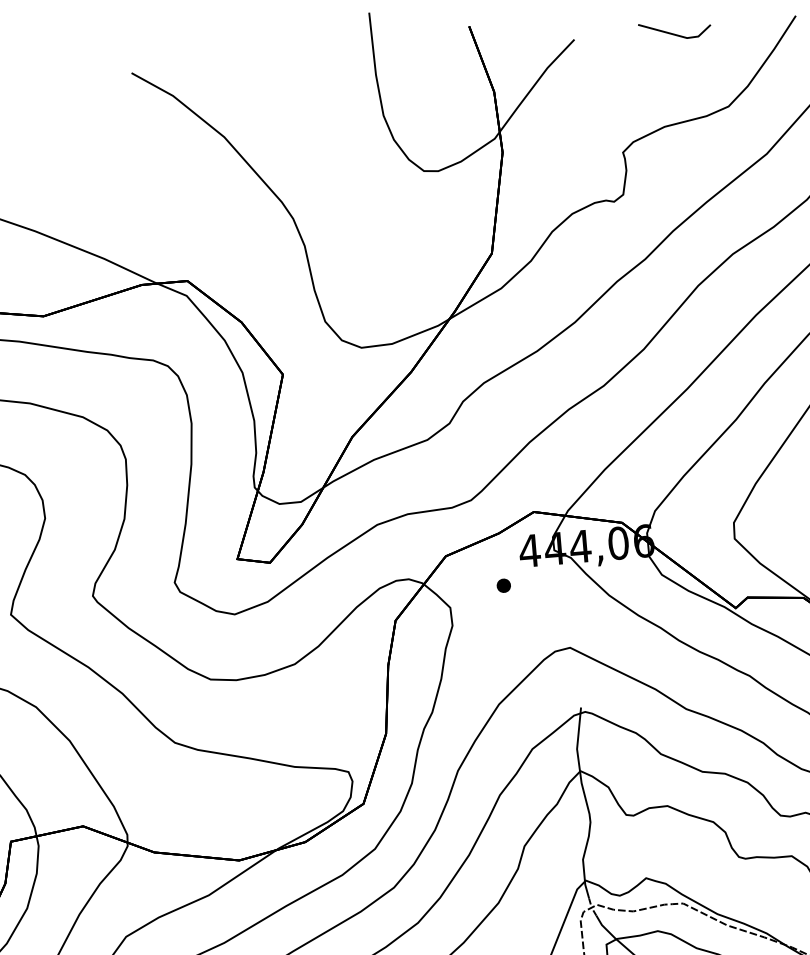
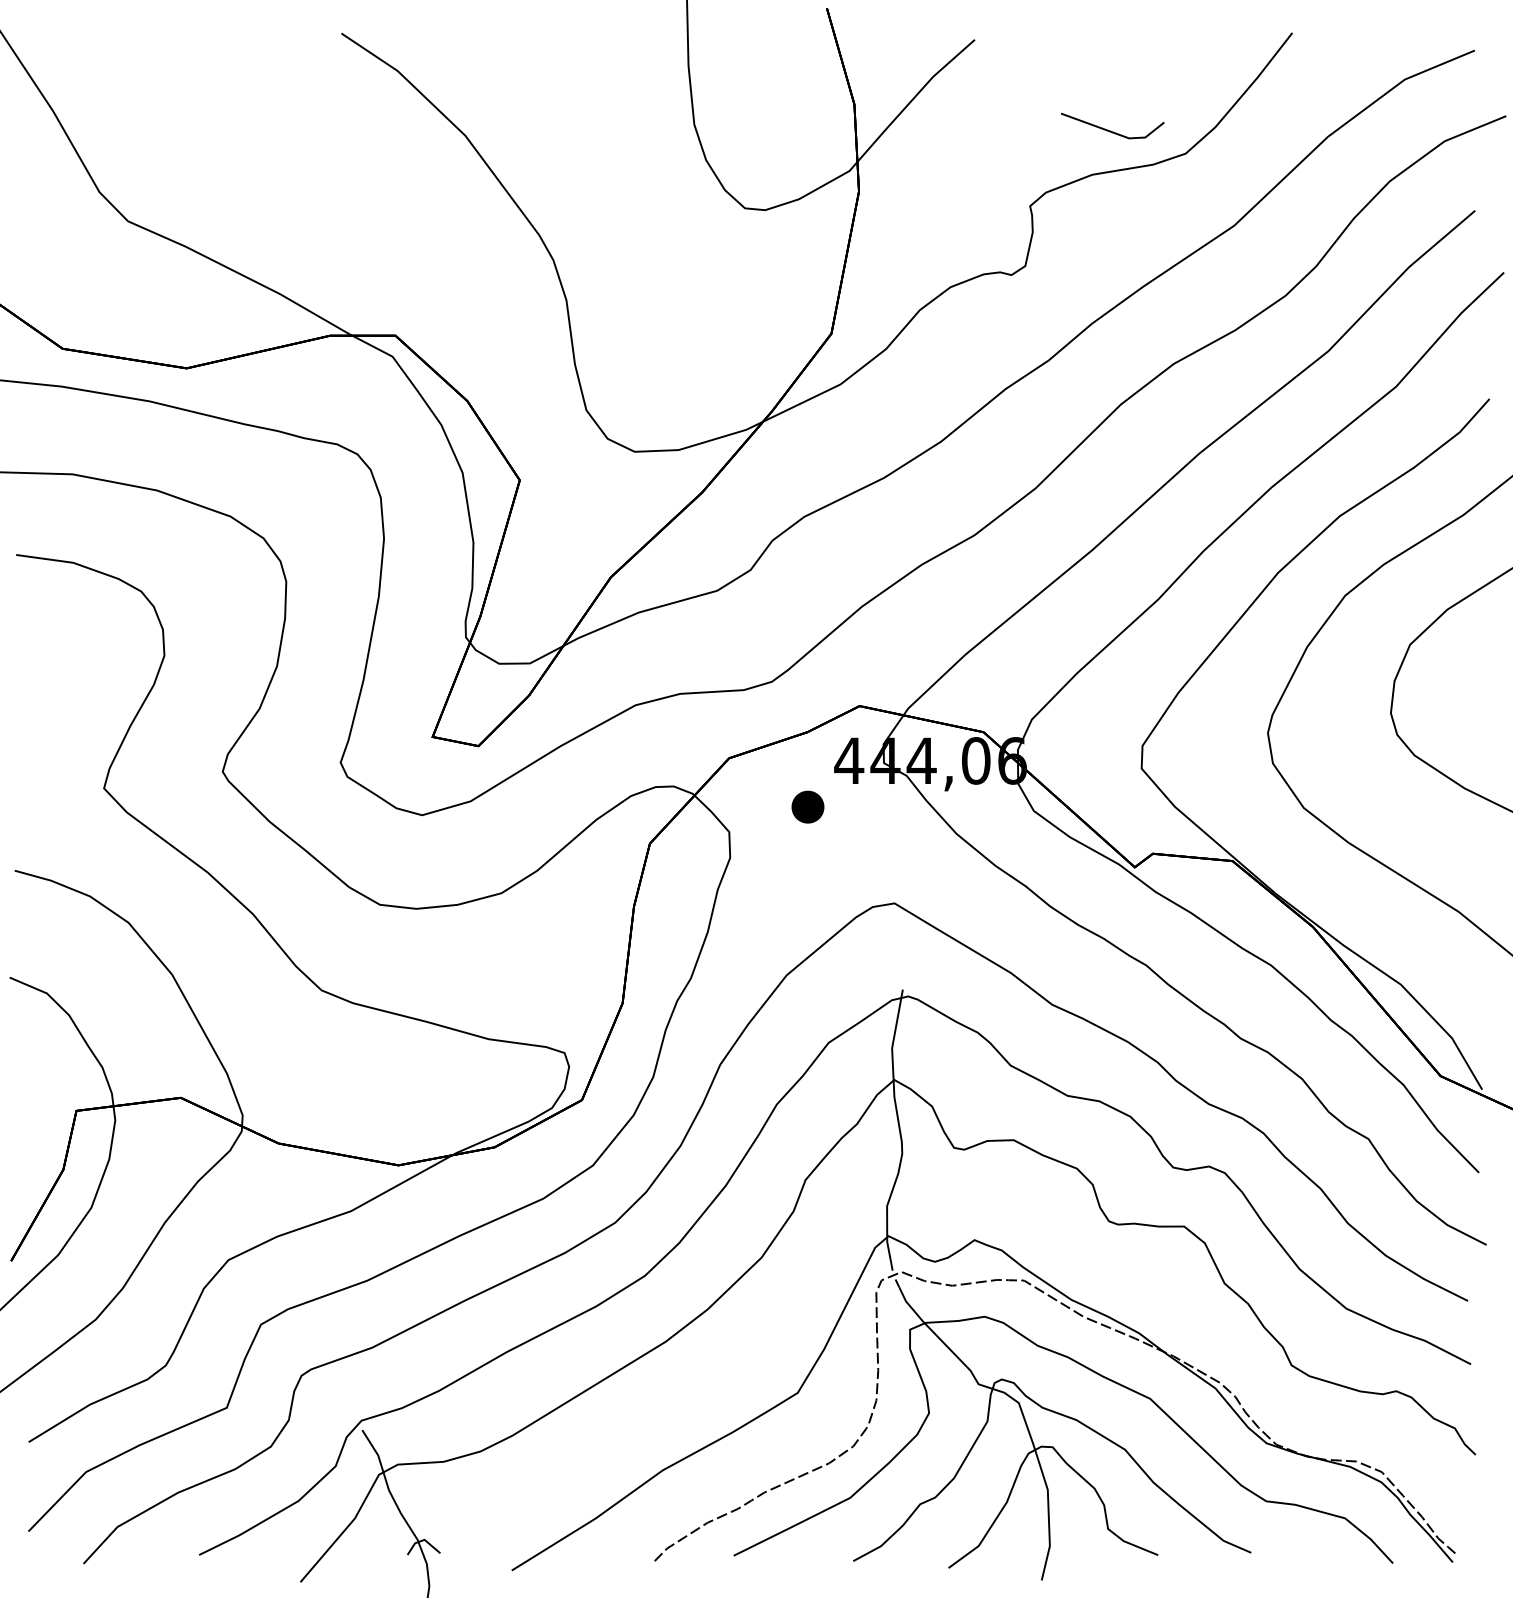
line: (673, 33) -> (1110, 130), moved
part: (503, 585) -> (807, 807), size x1.6

